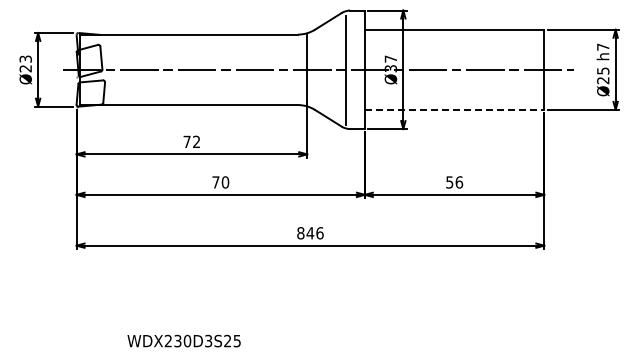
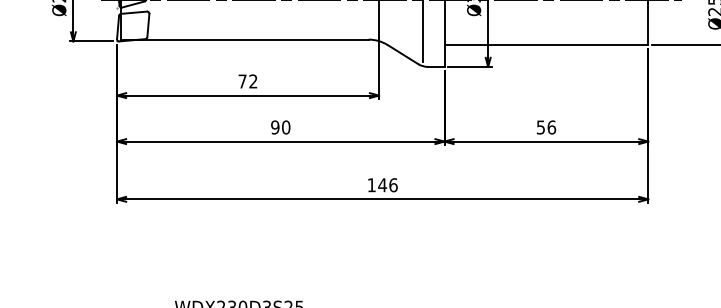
line: (454, 109) -> (546, 44), dashed -> solid
text: (215, 182) -> (274, 127), 70 -> 90
text: (300, 233) -> (371, 185), 846 -> 146

